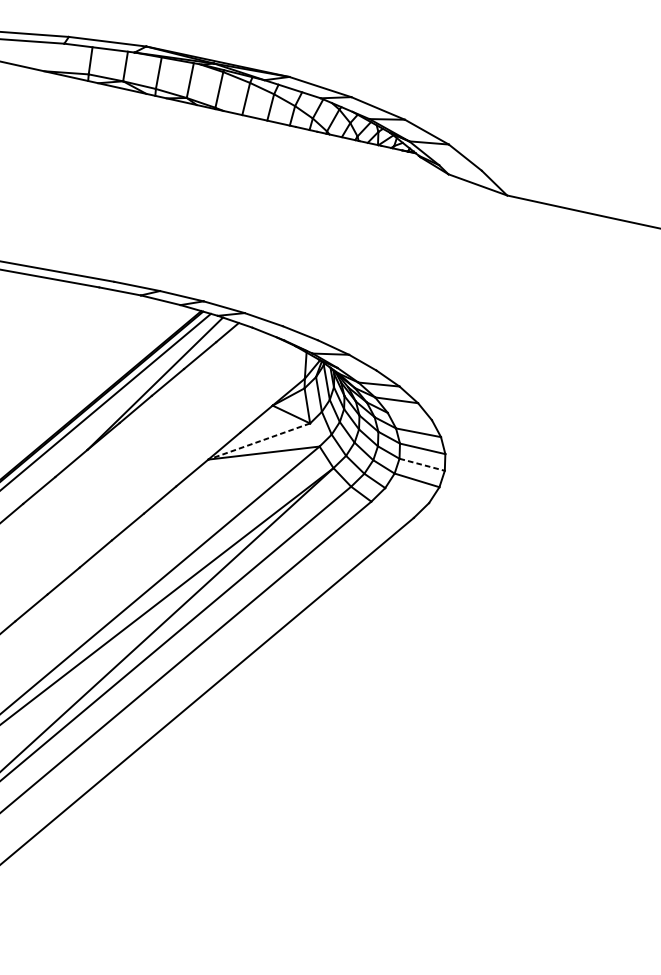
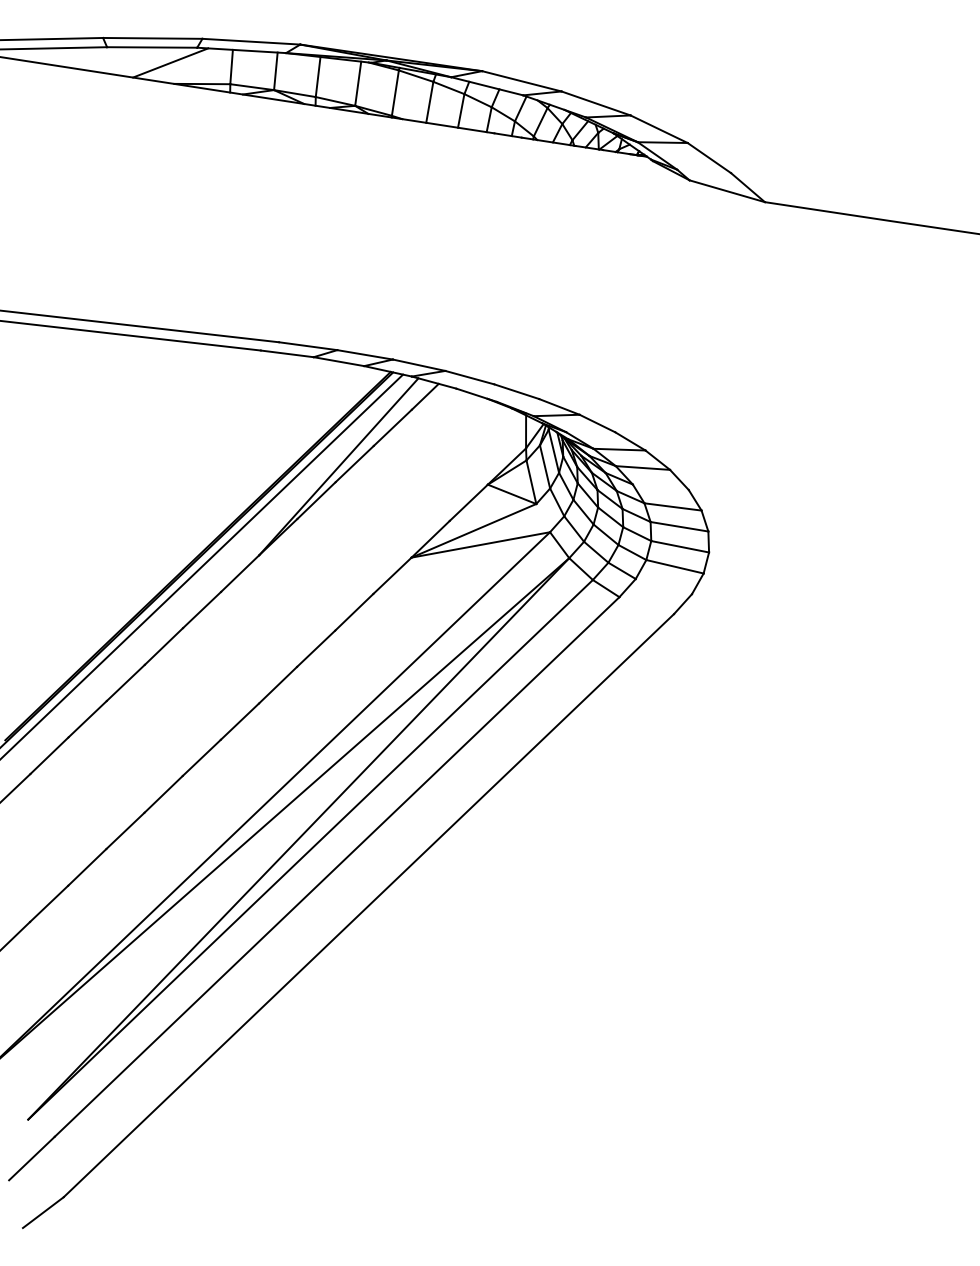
line: (42, 54) -> (170, 62), added
line: (258, 441) -> (473, 530), dashed -> solid
line: (422, 464) -> (680, 546), dashed -> solid

